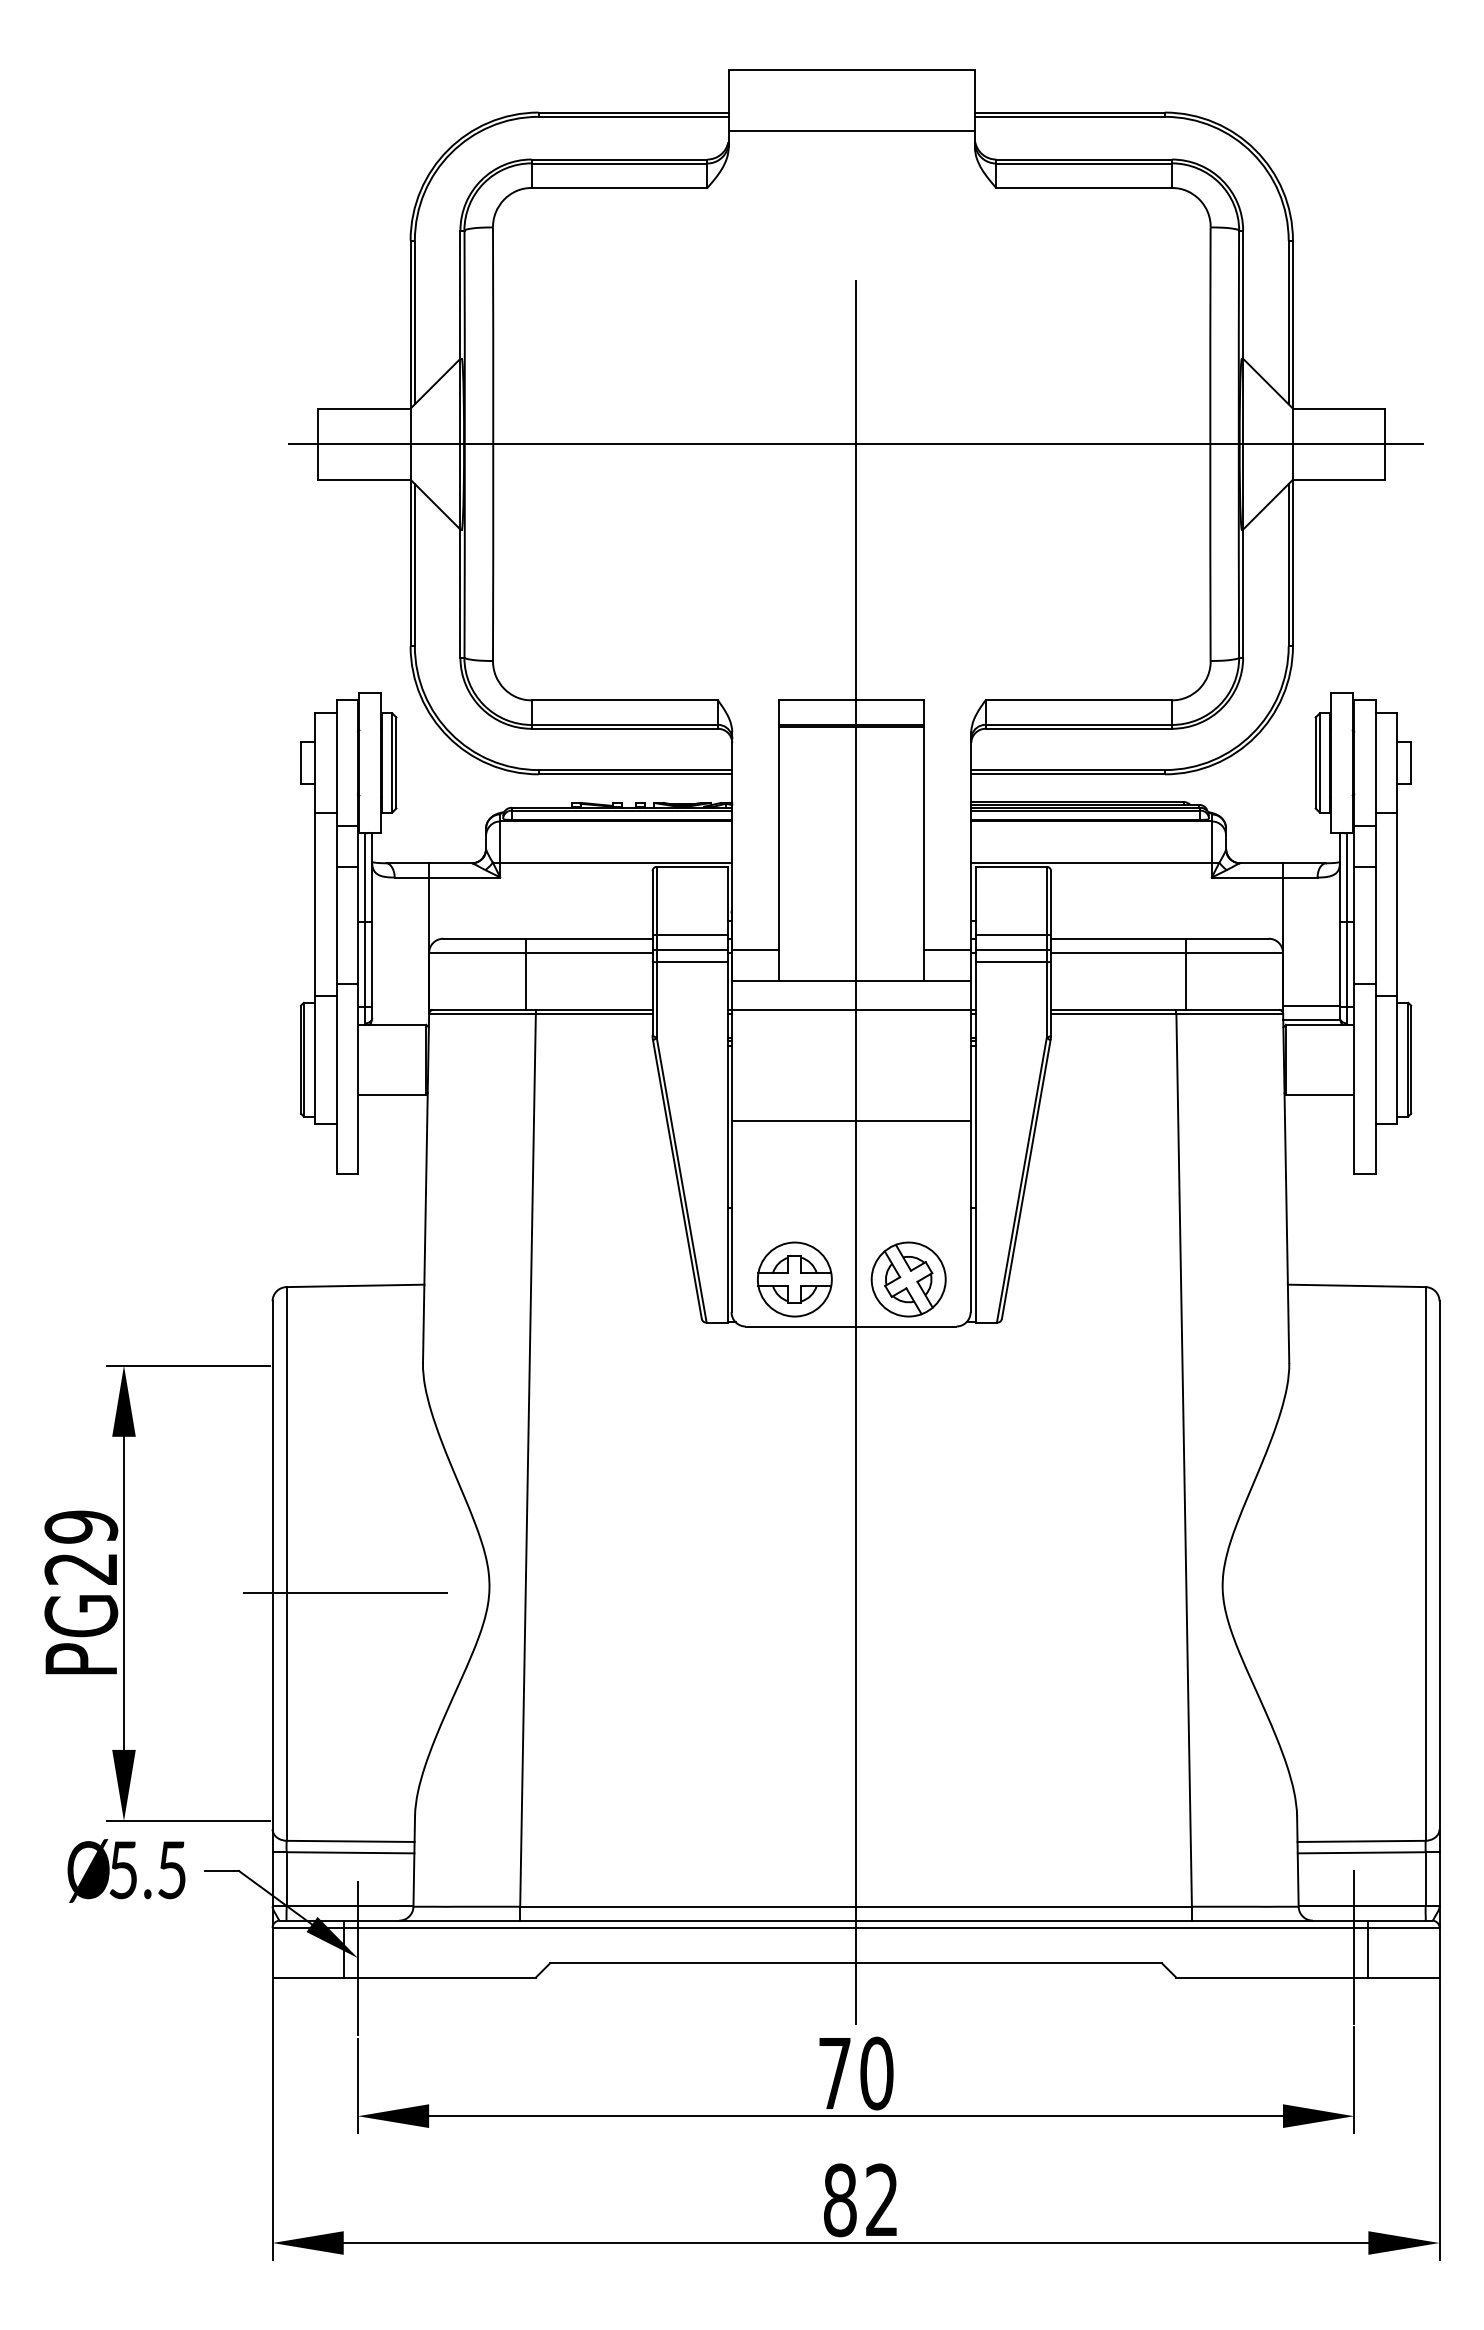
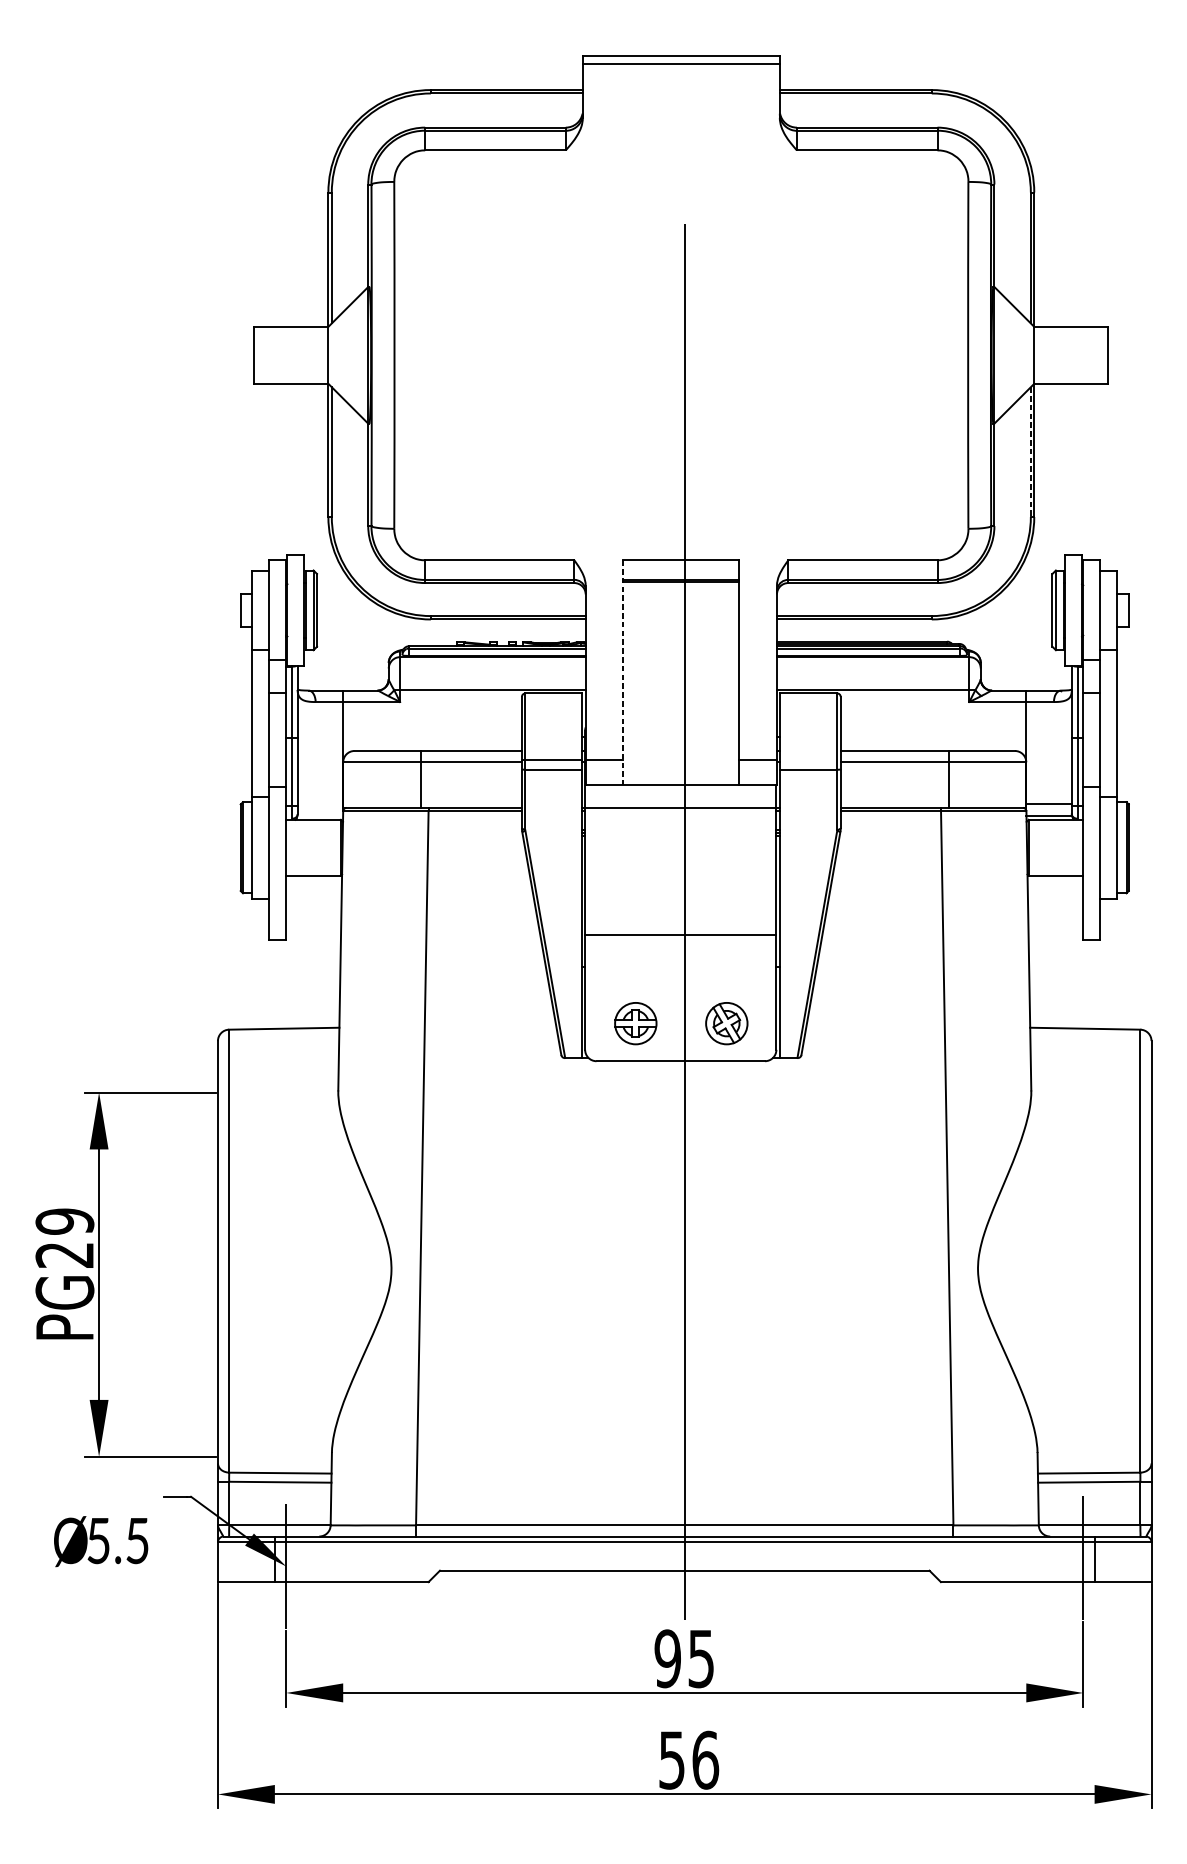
line: (851, 131) -> (681, 64), moved
line: (855, 444) -> (684, 355), removed
line: (1288, 565) -> (1030, 452), solid -> dashed
line: (779, 841) -> (623, 673), solid -> dashed
line: (689, 935) -> (551, 748), removed
line: (1013, 935) -> (810, 748), removed
line: (1013, 949) -> (810, 759), removed
line: (850, 1121) -> (680, 934), moved
part: (794, 1279) -> (635, 1023), size x0.7
part: (908, 1279) -> (726, 1023), size x0.7
line: (345, 1593) -> (276, 1274), removed
text: (126, 1870) -> (101, 1541), moved
text: (855, 2073) -> (684, 1658), 70 -> 95
text: (861, 2200) -> (689, 1760), 82 -> 56

